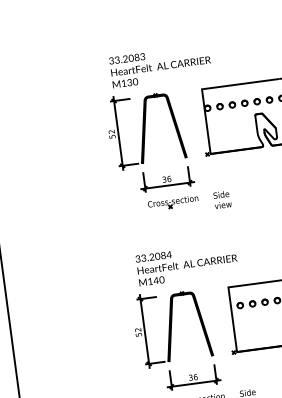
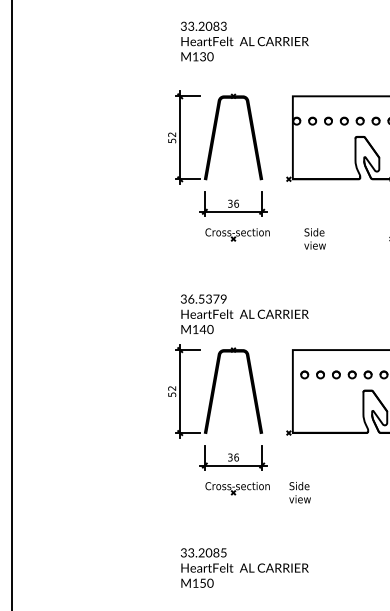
text: (160, 66) -> (244, 41), moved
text: (222, 199) -> (314, 238), moved
text: (156, 256) -> (207, 298), 33.2084 -> 36.5379

